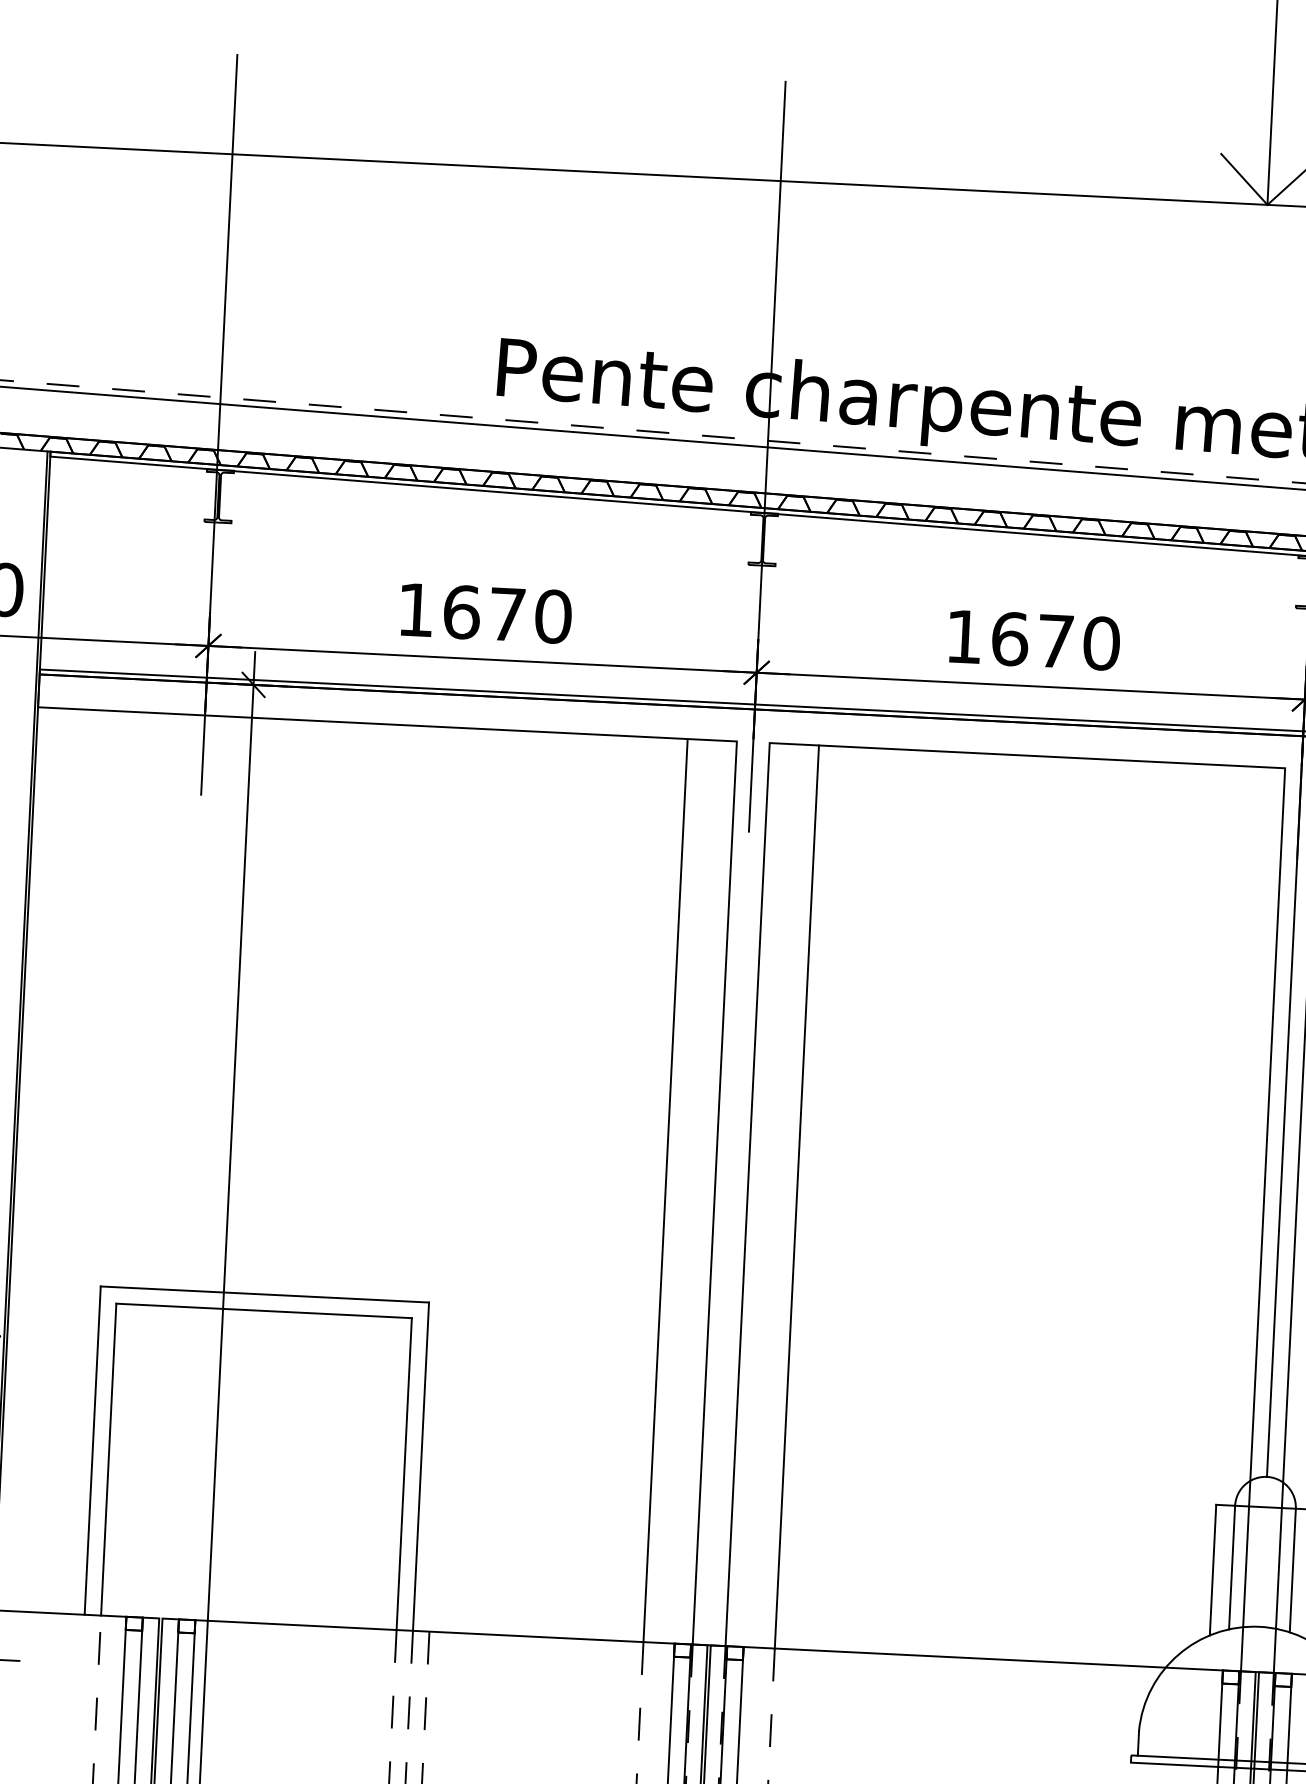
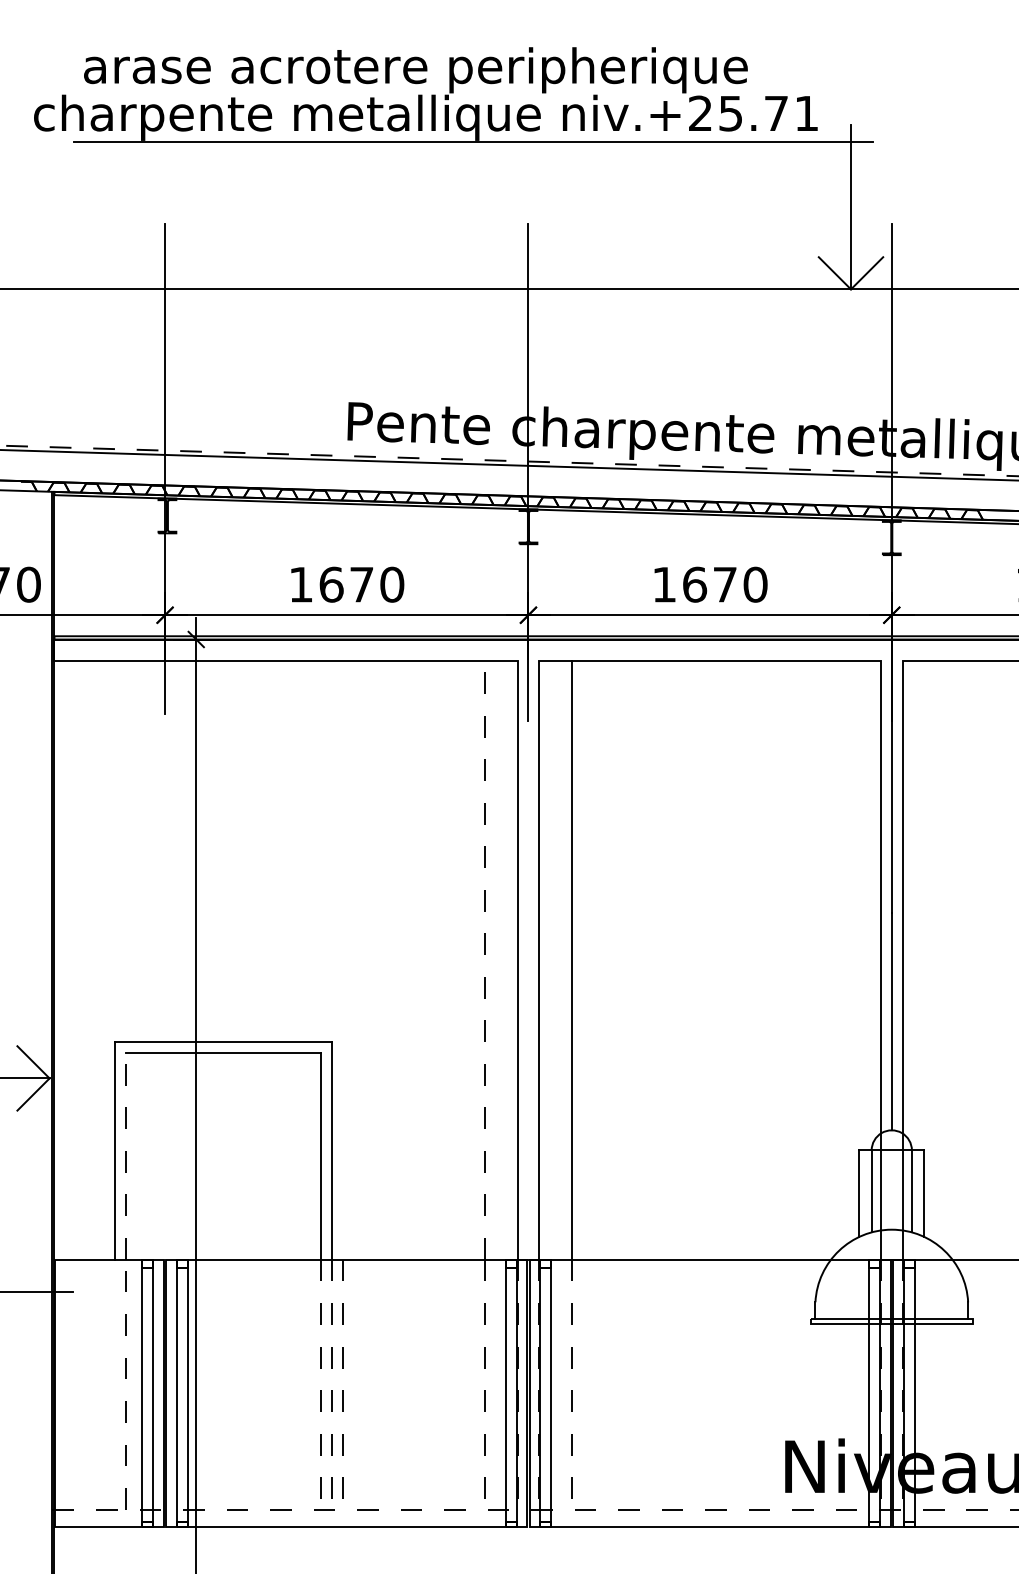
line: (664, 1190) -> (484, 960), solid -> dashed
line: (108, 1458) -> (125, 1155), solid -> dashed

